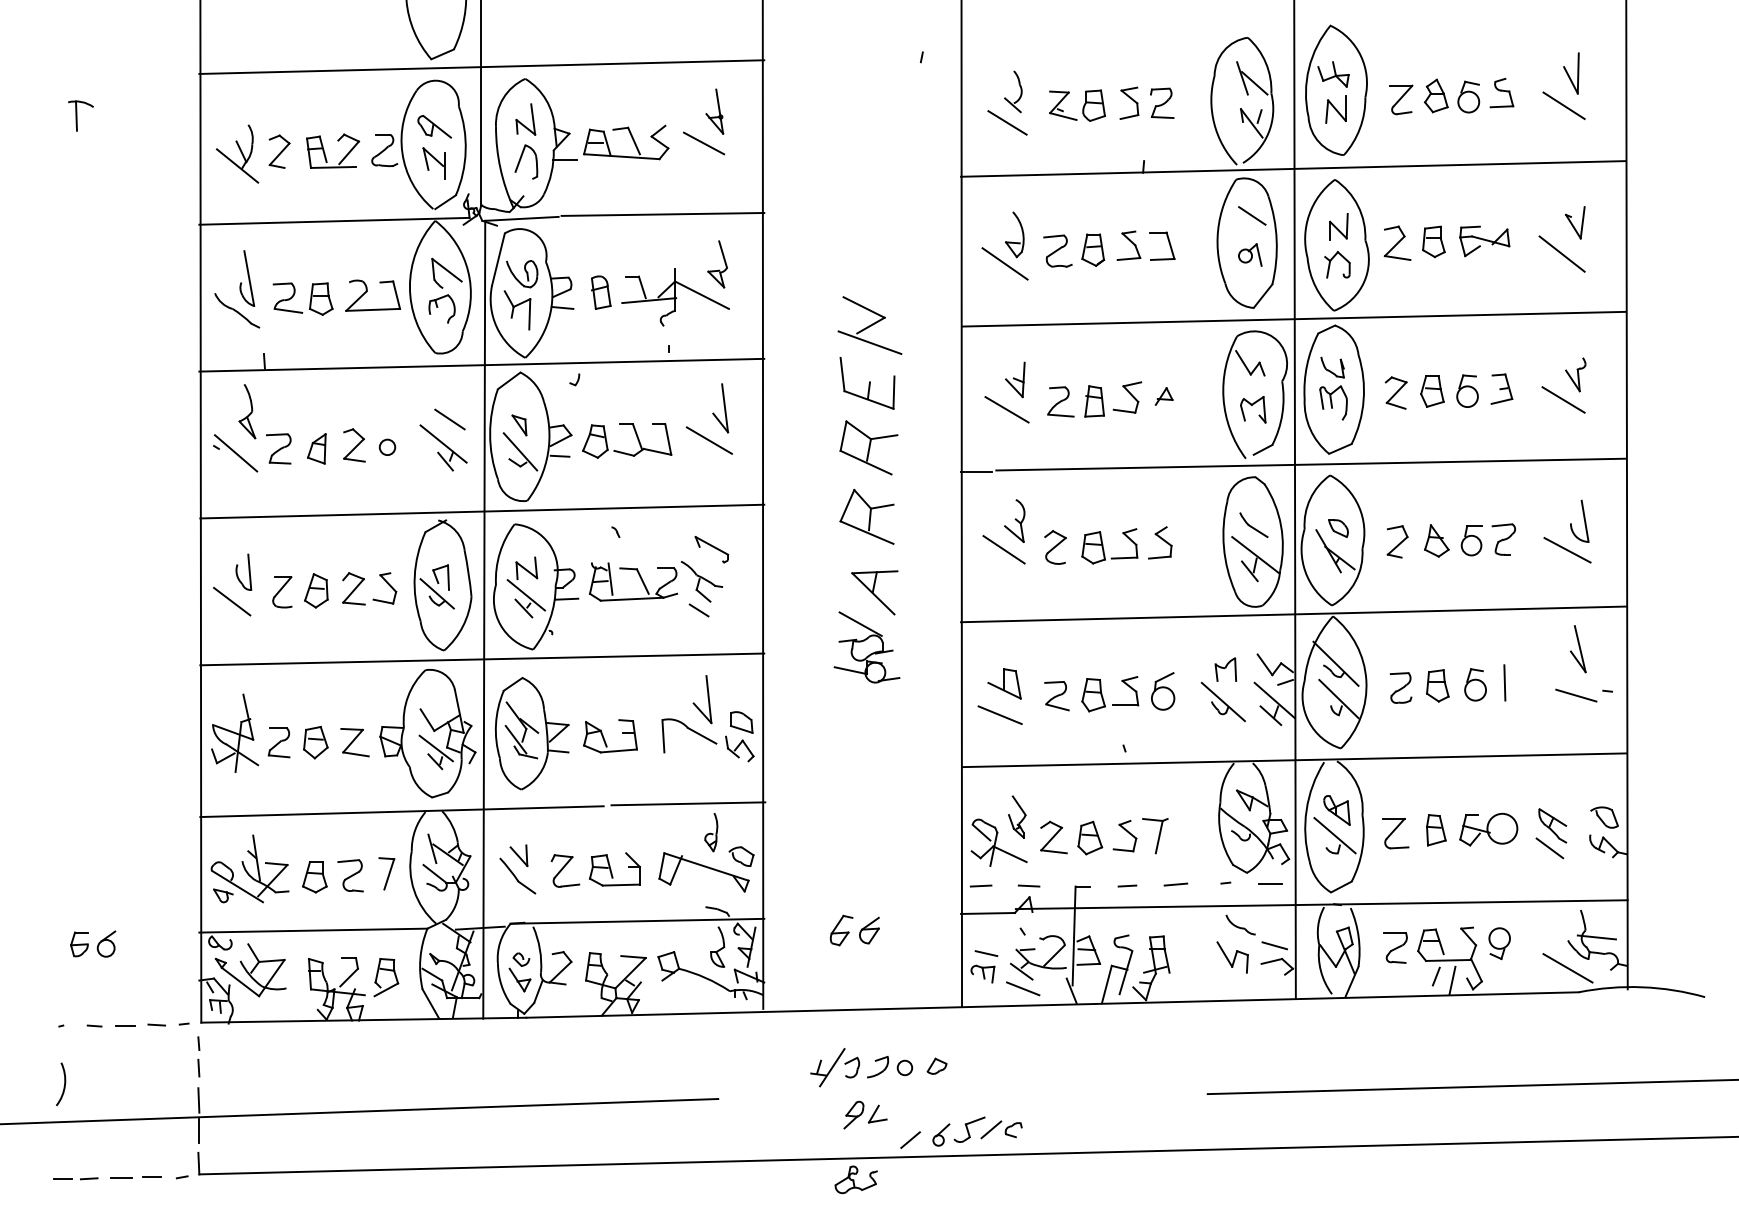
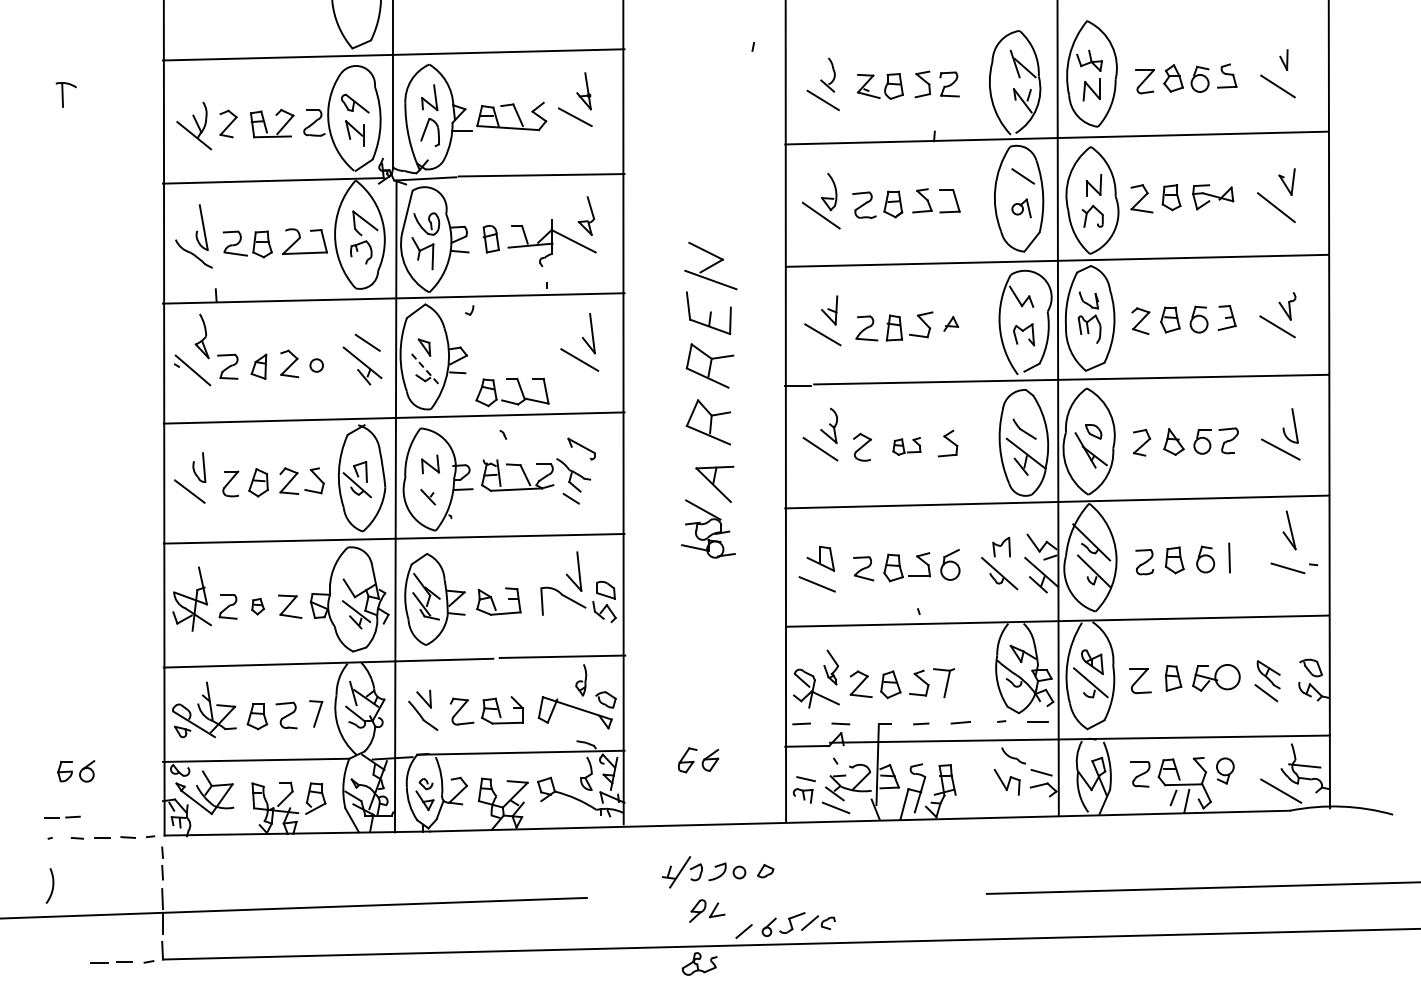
part: (1570, 72) -> (1283, 59), size x0.6
part: (635, 436) -> (519, 388), moved
line: (520, 452) -> (425, 369), solid -> dashed
part: (1109, 546) -> (906, 446), size x0.6
line: (525, 595) -> (429, 486), removed
part: (315, 742) -> (257, 606), size x0.6
part: (76, 1178) -> (62, 816), moved

